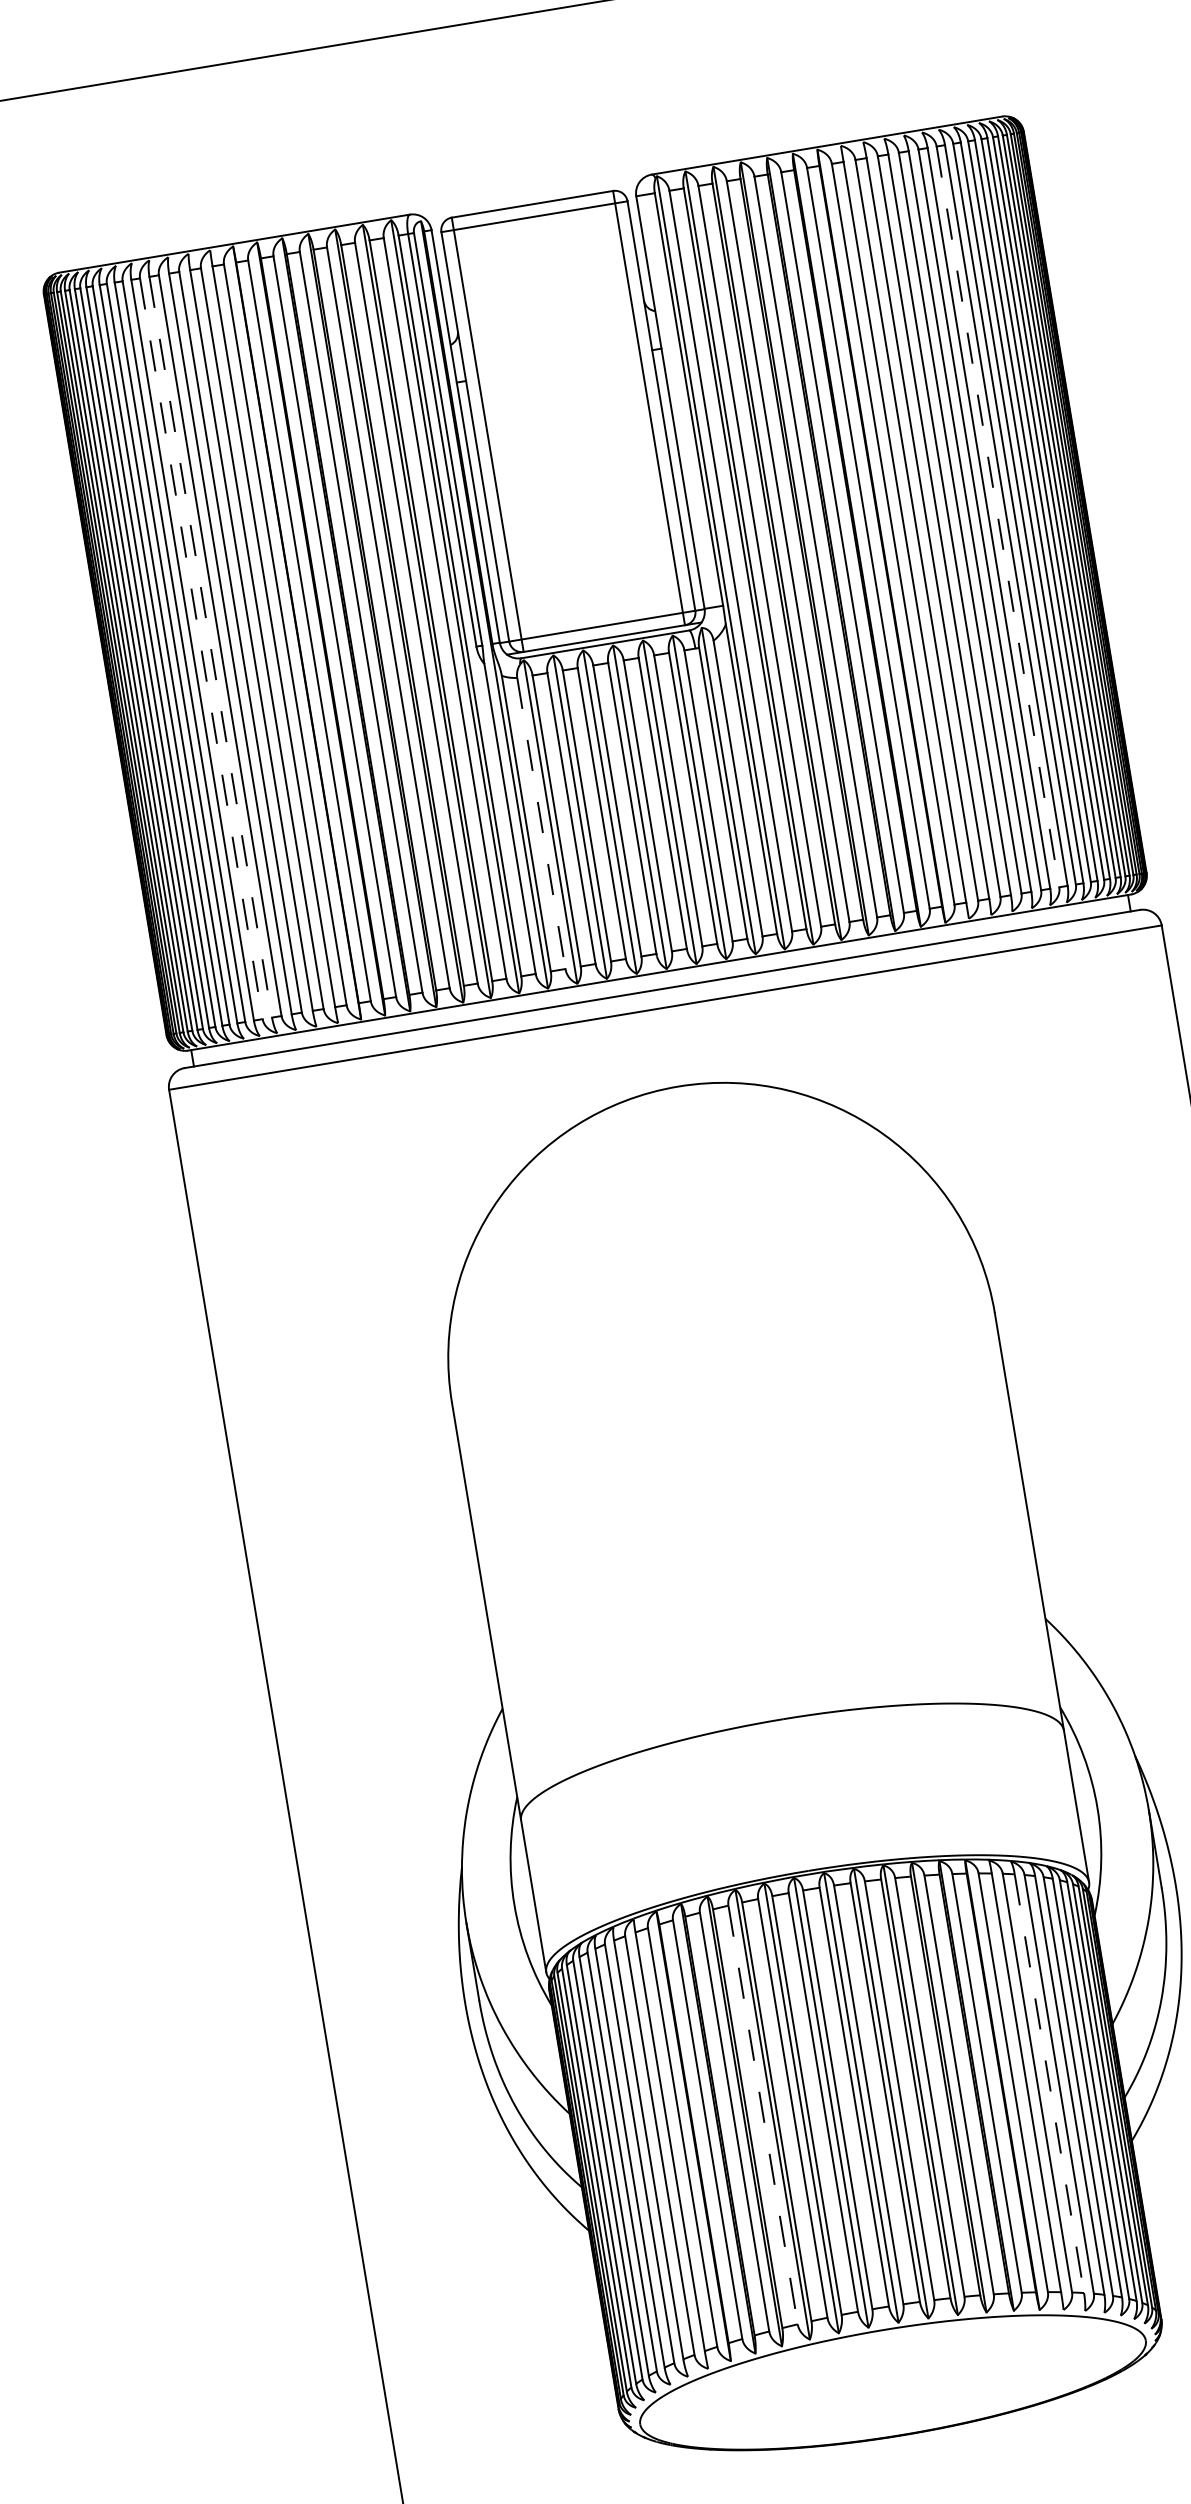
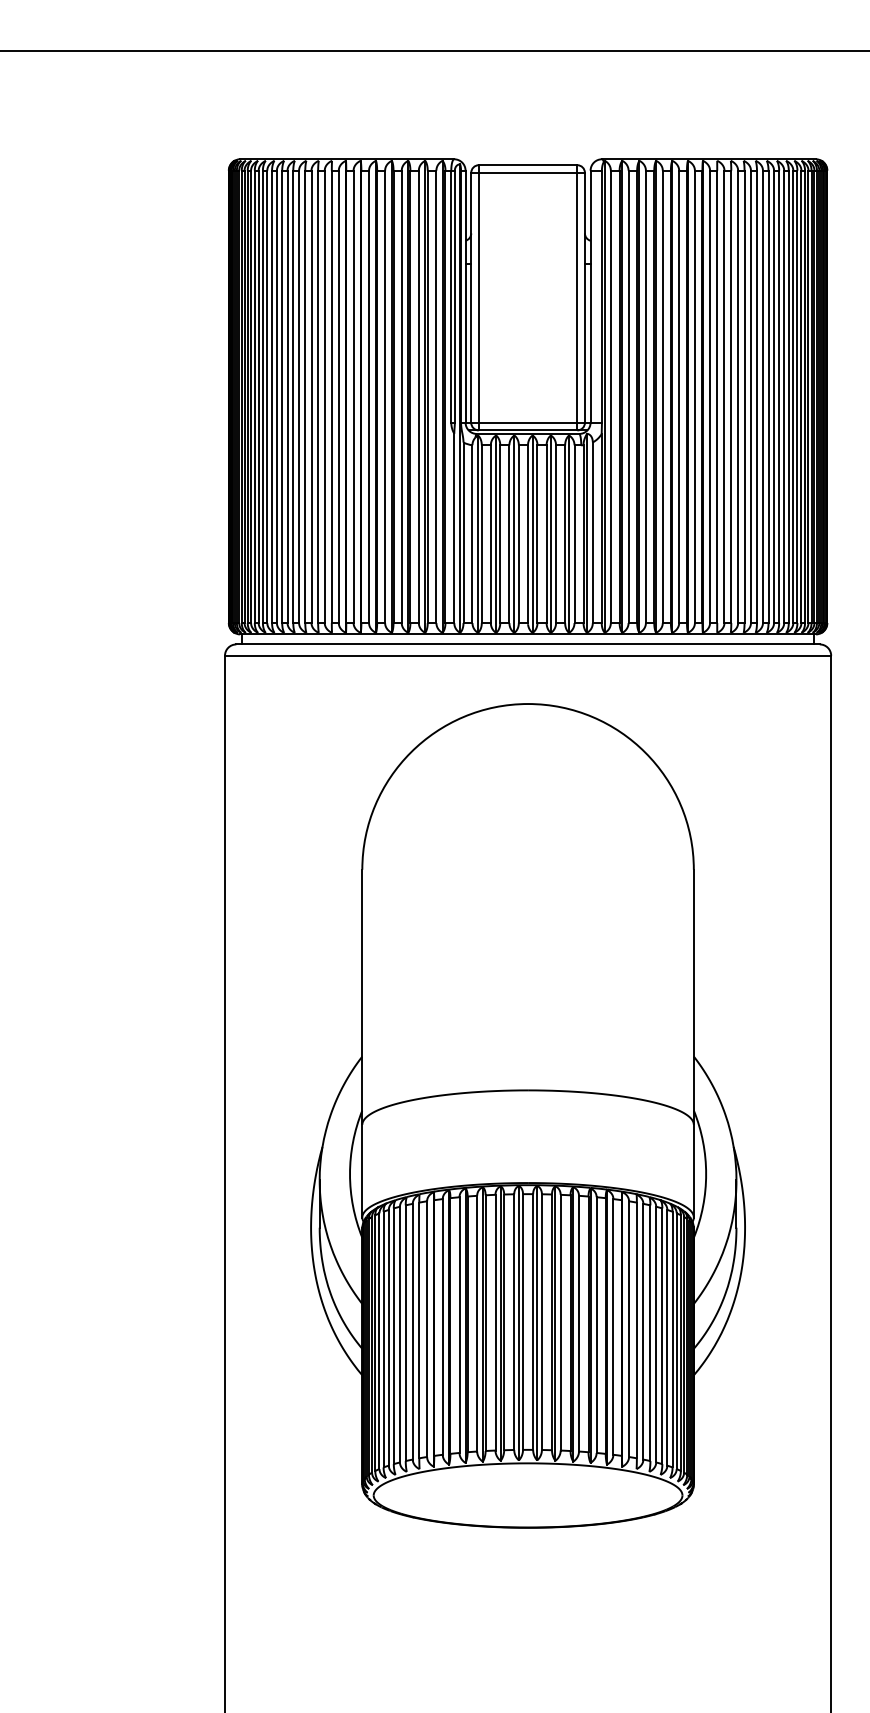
line: (998, 517) -> (774, 397), dashed -> solid
line: (211, 648) -> (293, 397), dashed -> solid
line: (201, 649) -> (287, 397), dashed -> solid
line: (541, 824) -> (472, 534), dashed -> solid
line: (1049, 2084) -> (650, 1333), dashed -> solid
line: (763, 2114) -> (477, 1323), dashed -> solid

